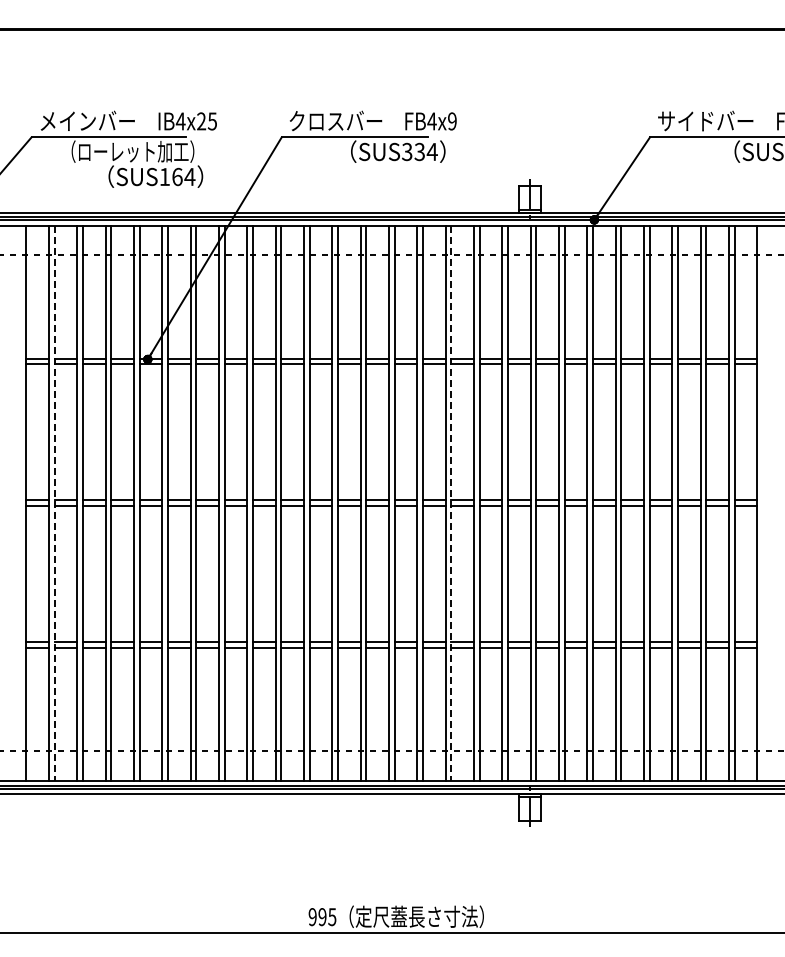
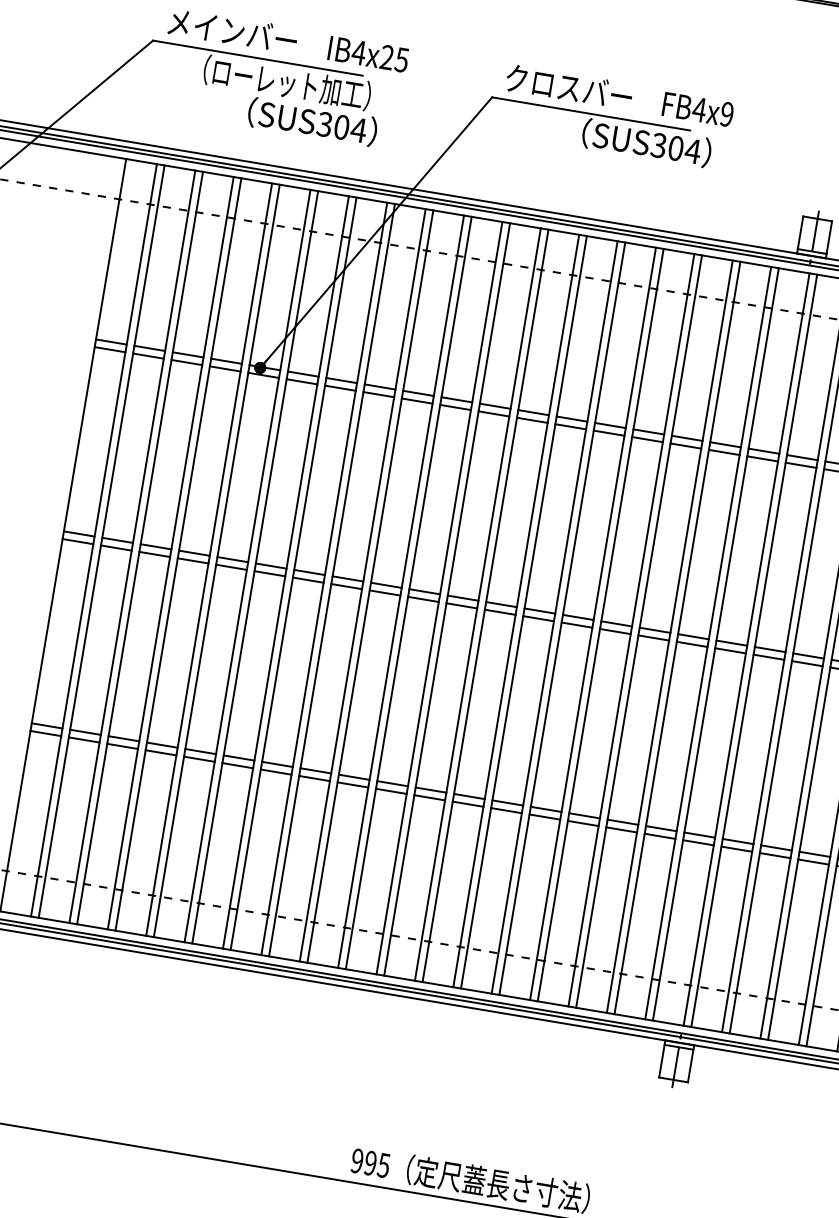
text: (419, 151) -> (675, 147), SUS334 -> SUS304
text: (170, 176) -> (332, 125), SUS164 -> SUS304
line: (54, 503) -> (101, 541), dashed -> solid
line: (451, 503) -> (639, 632), dashed -> solid

